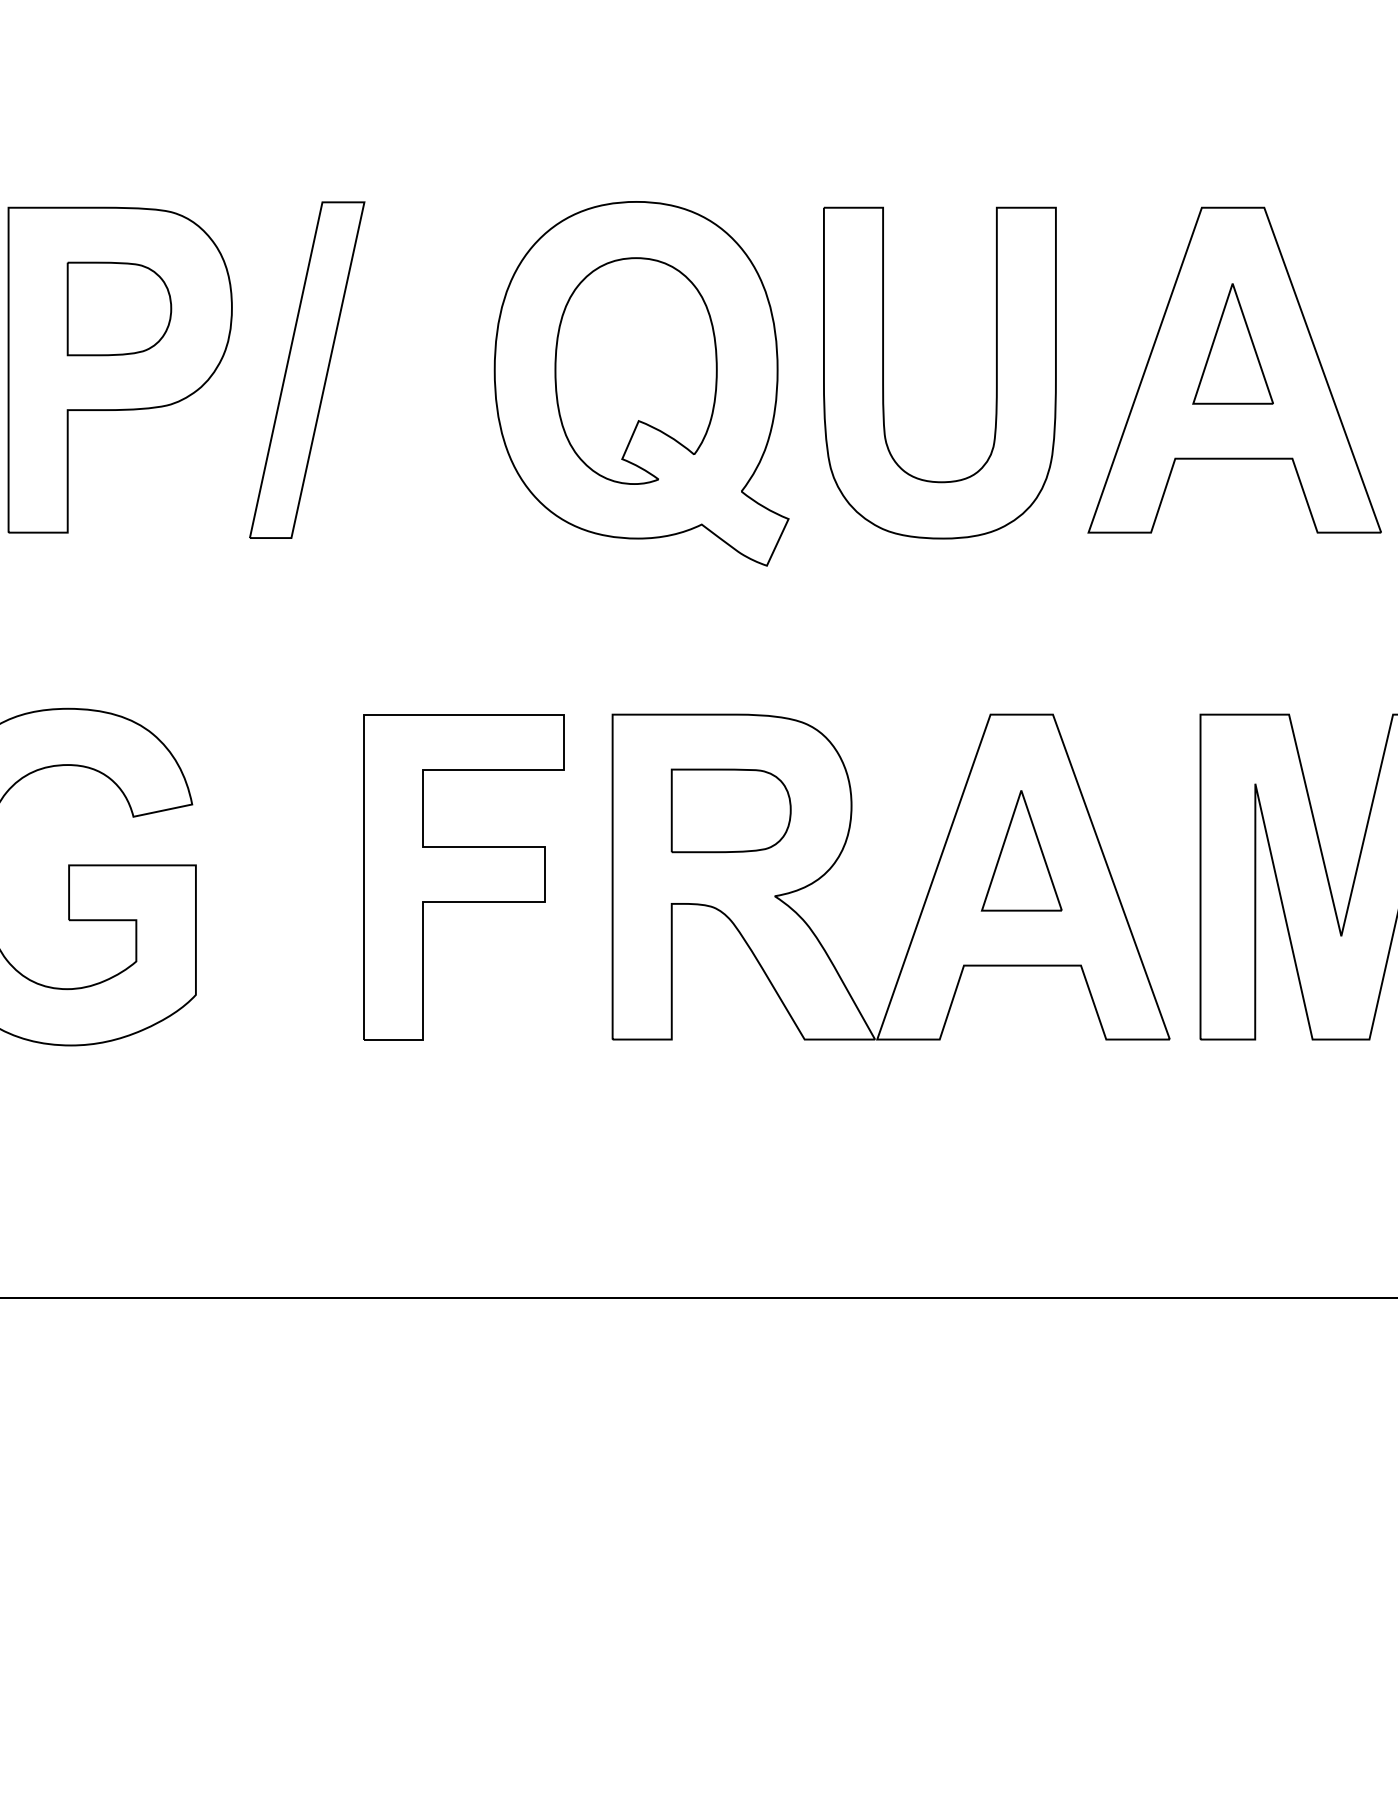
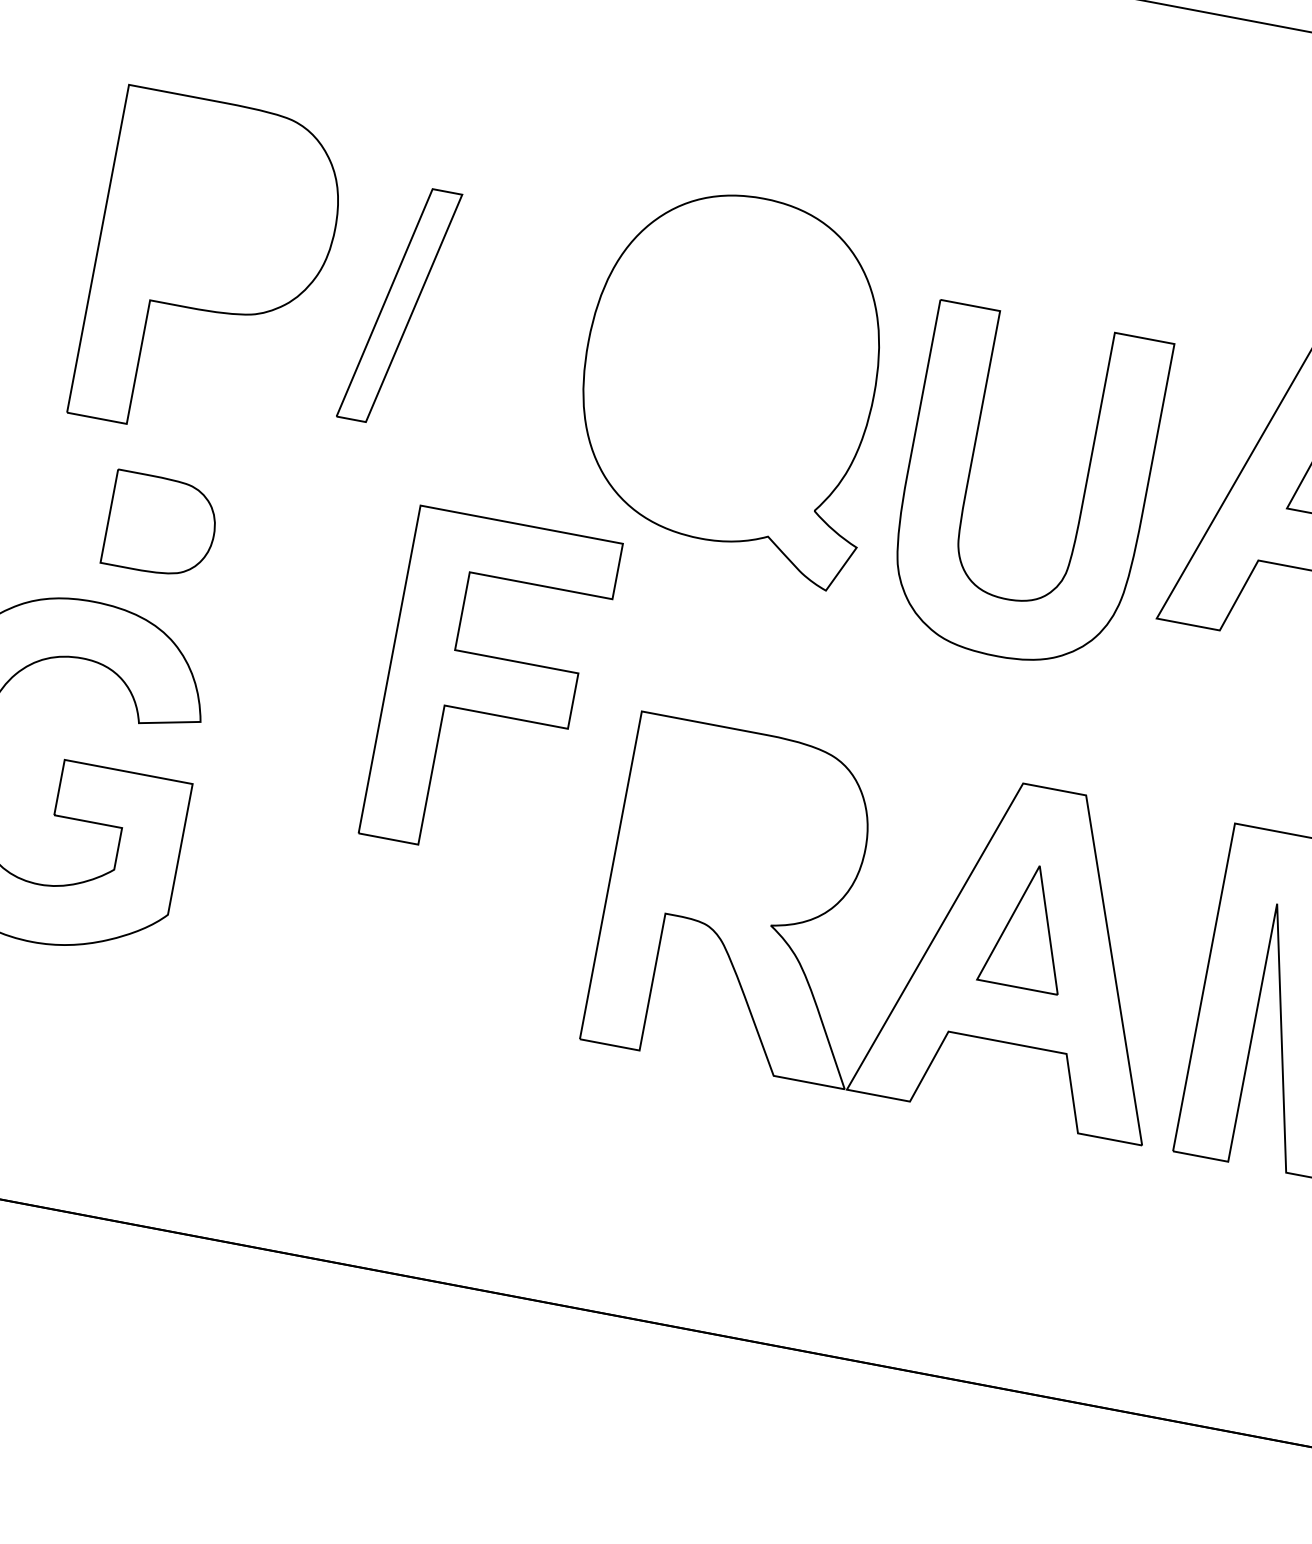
part: (119, 308) -> (161, 525), moved
part: (307, 369) -> (399, 305), size x0.7
part: (635, 370) -> (730, 368), removed
part: (883, 372) -> (969, 477), moved
part: (730, 810) -> (742, 830), removed
part: (463, 877) -> (490, 688), moved

